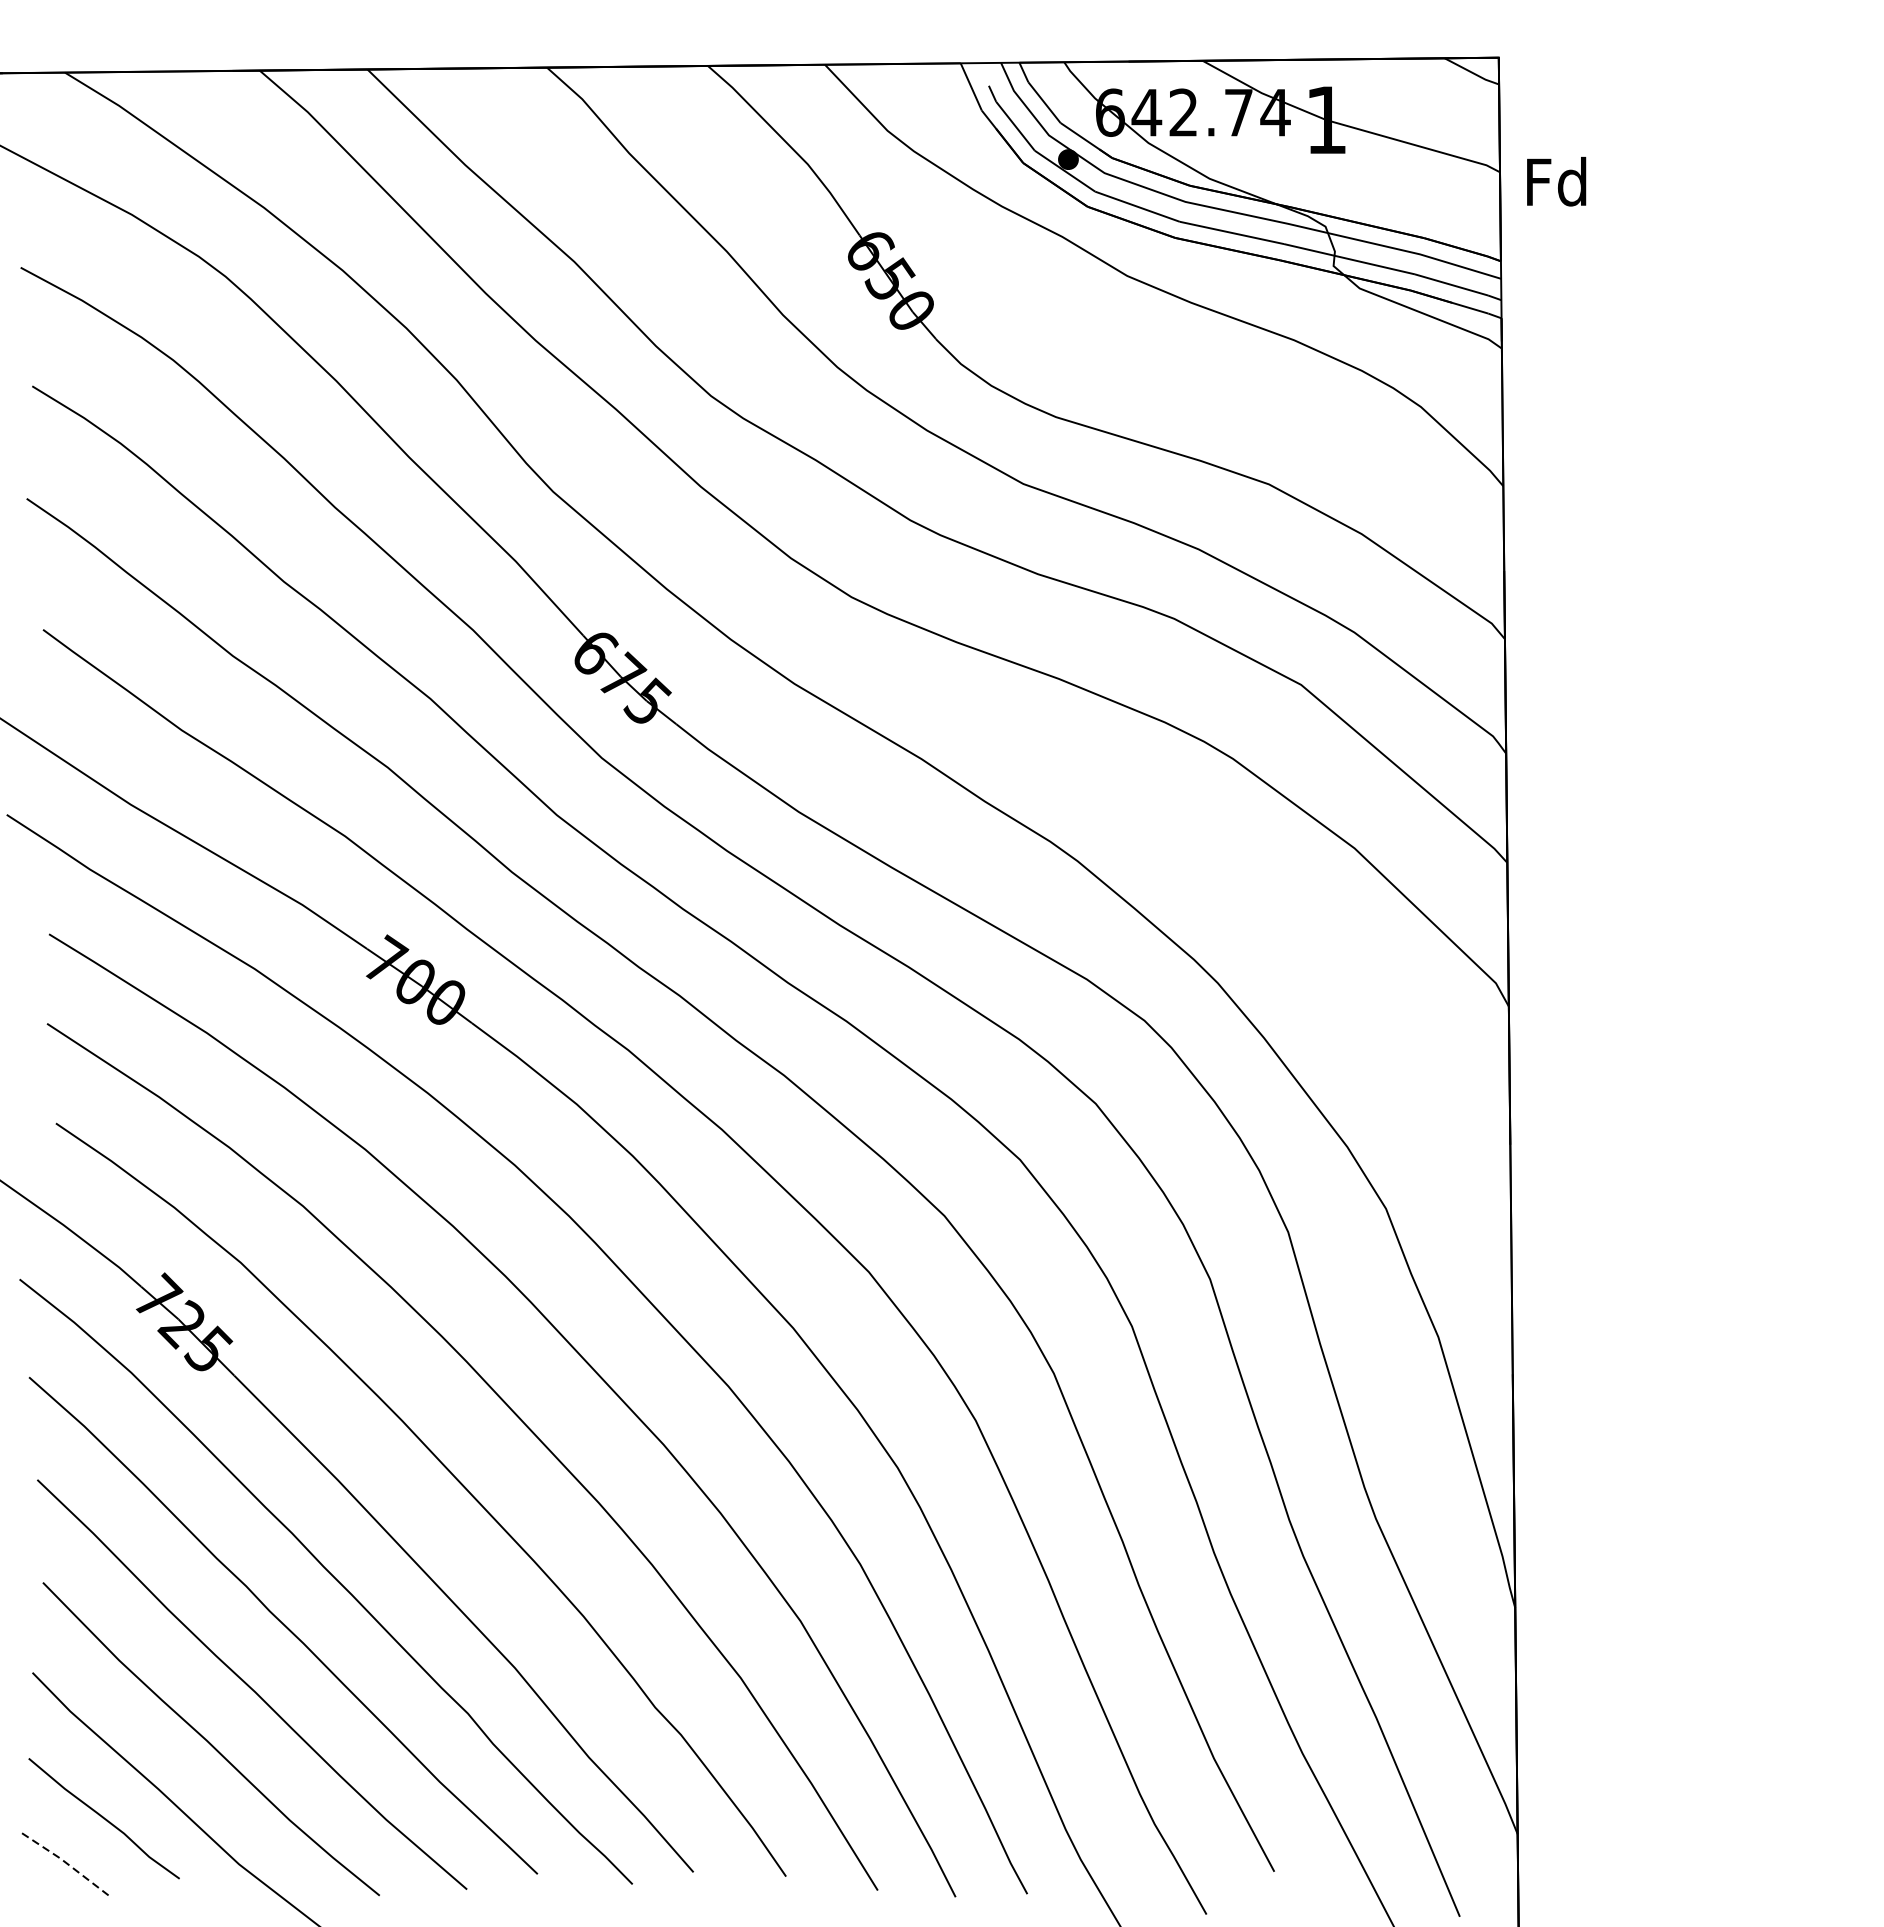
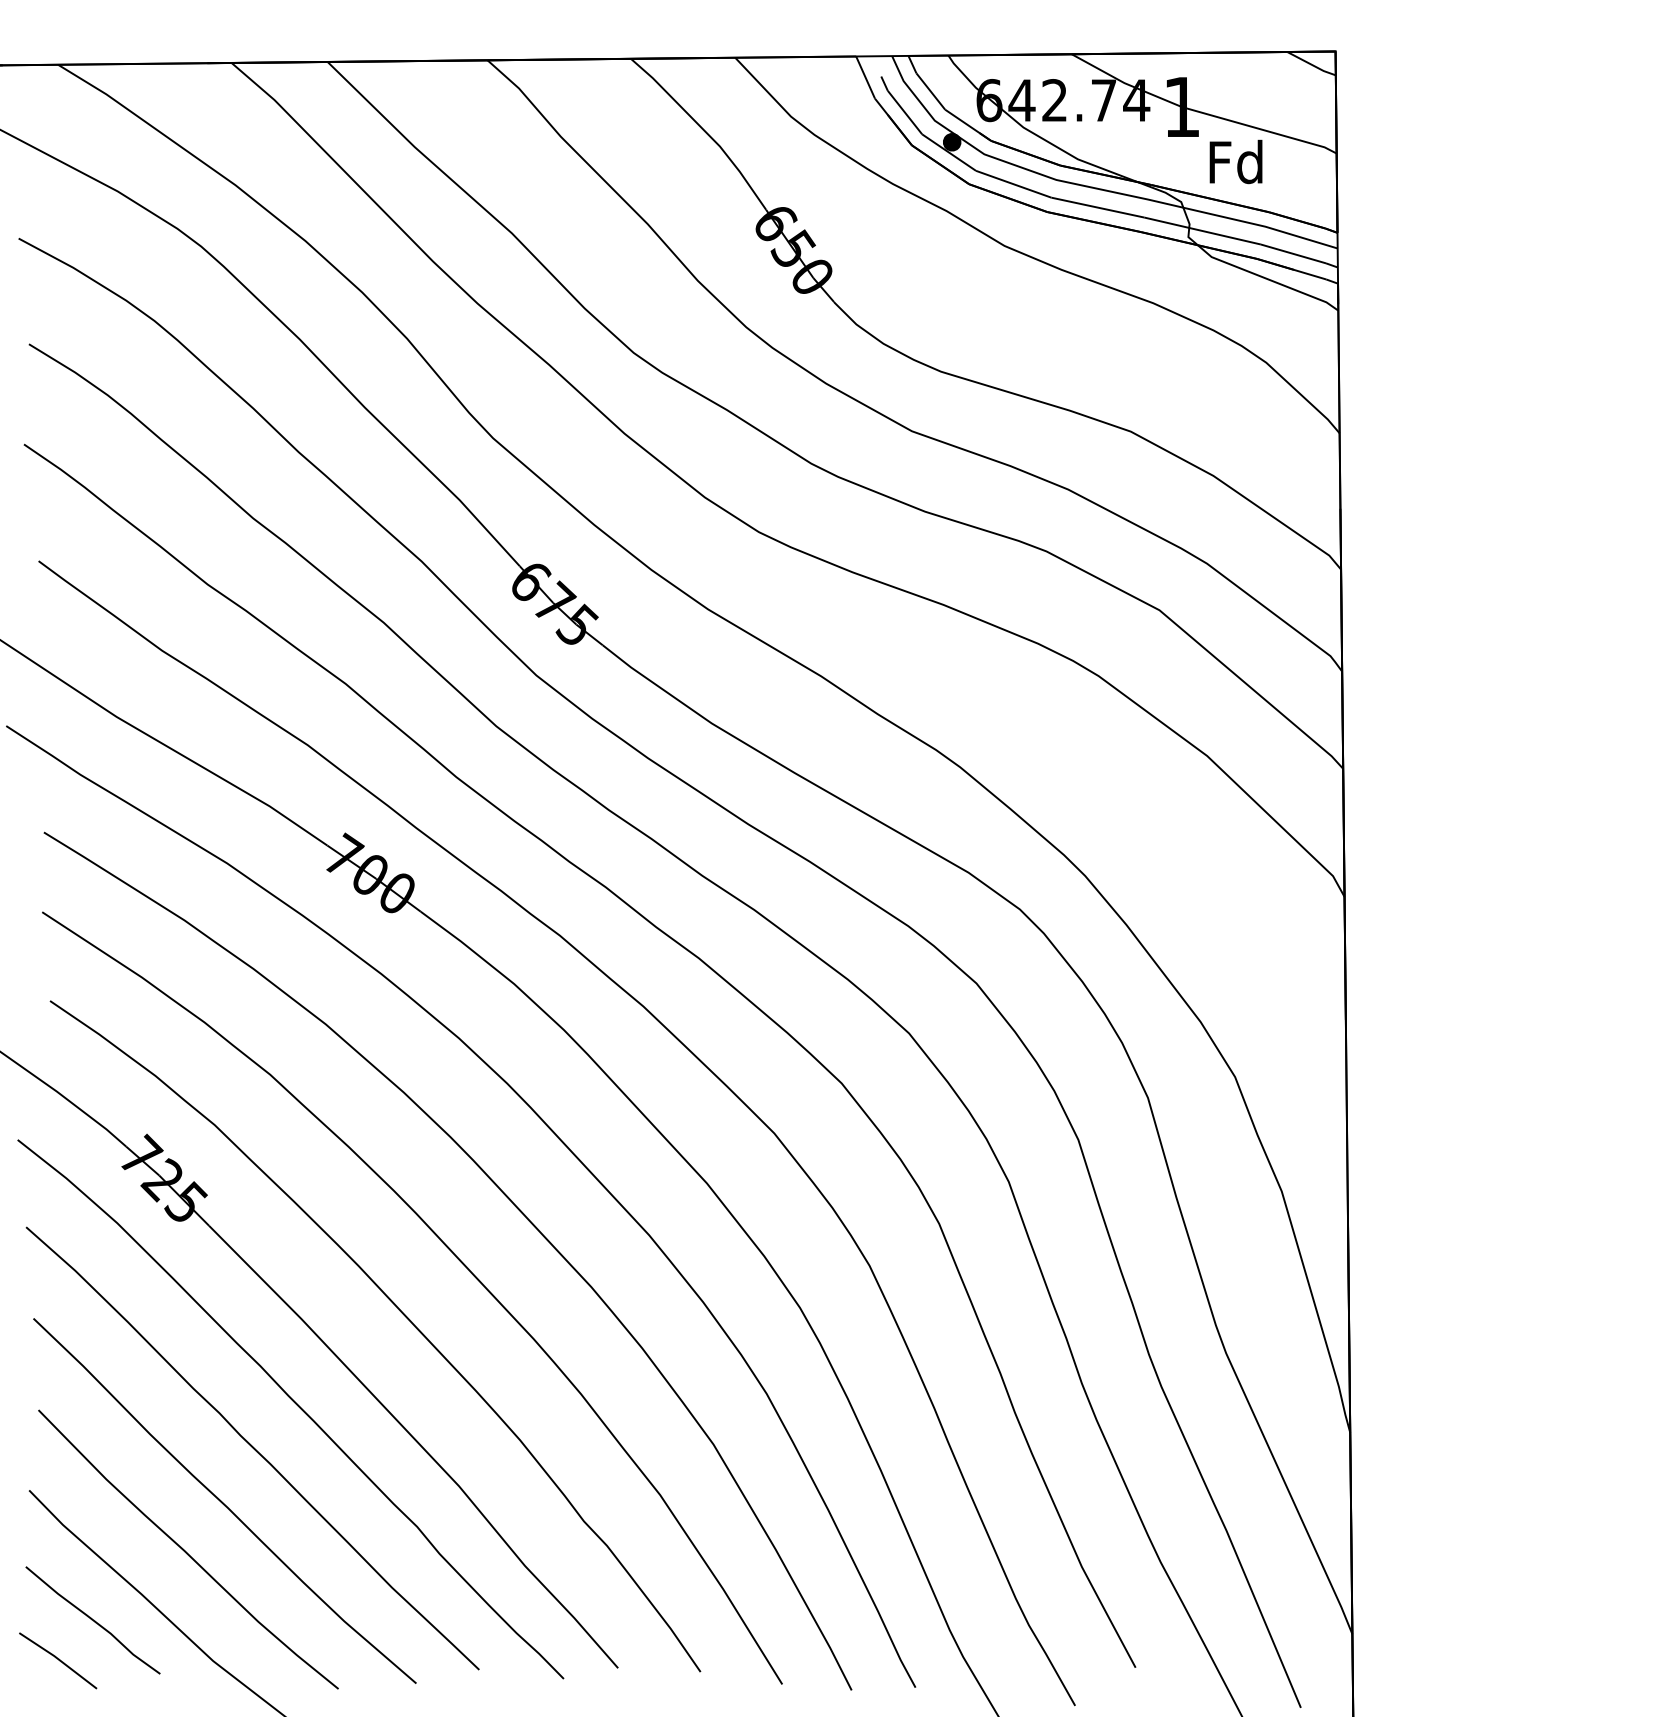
text: (1555, 181) -> (1235, 161), moved
line: (65, 1862) -> (58, 1659), dashed -> solid

